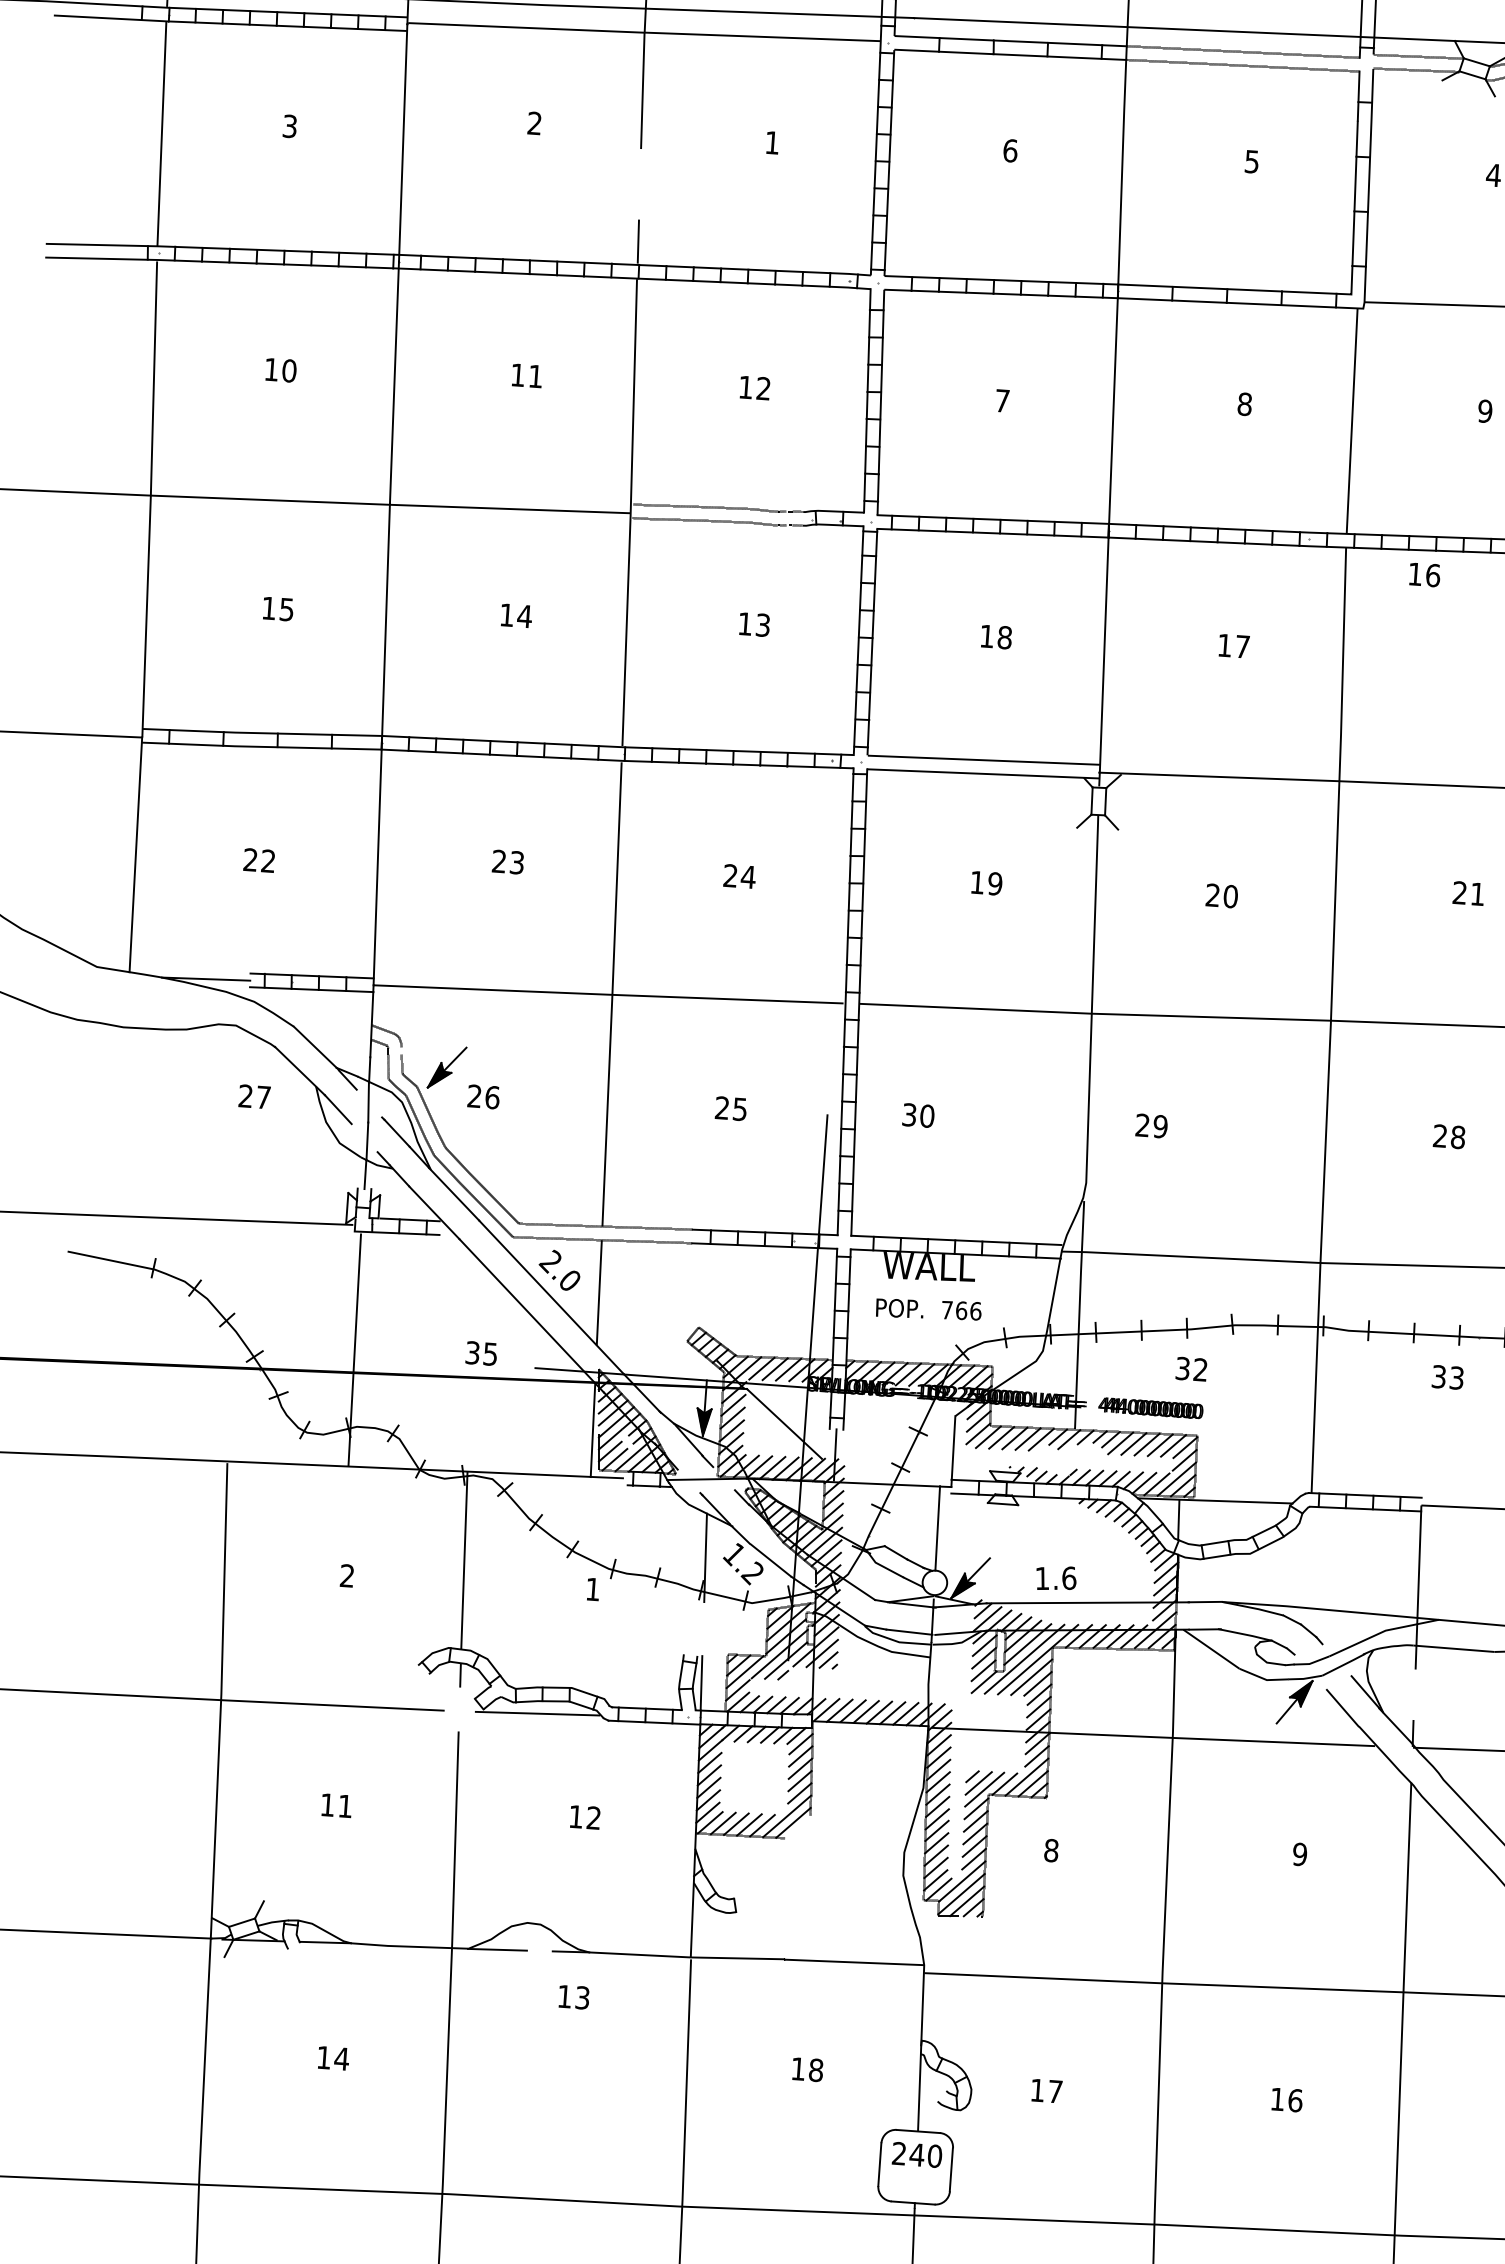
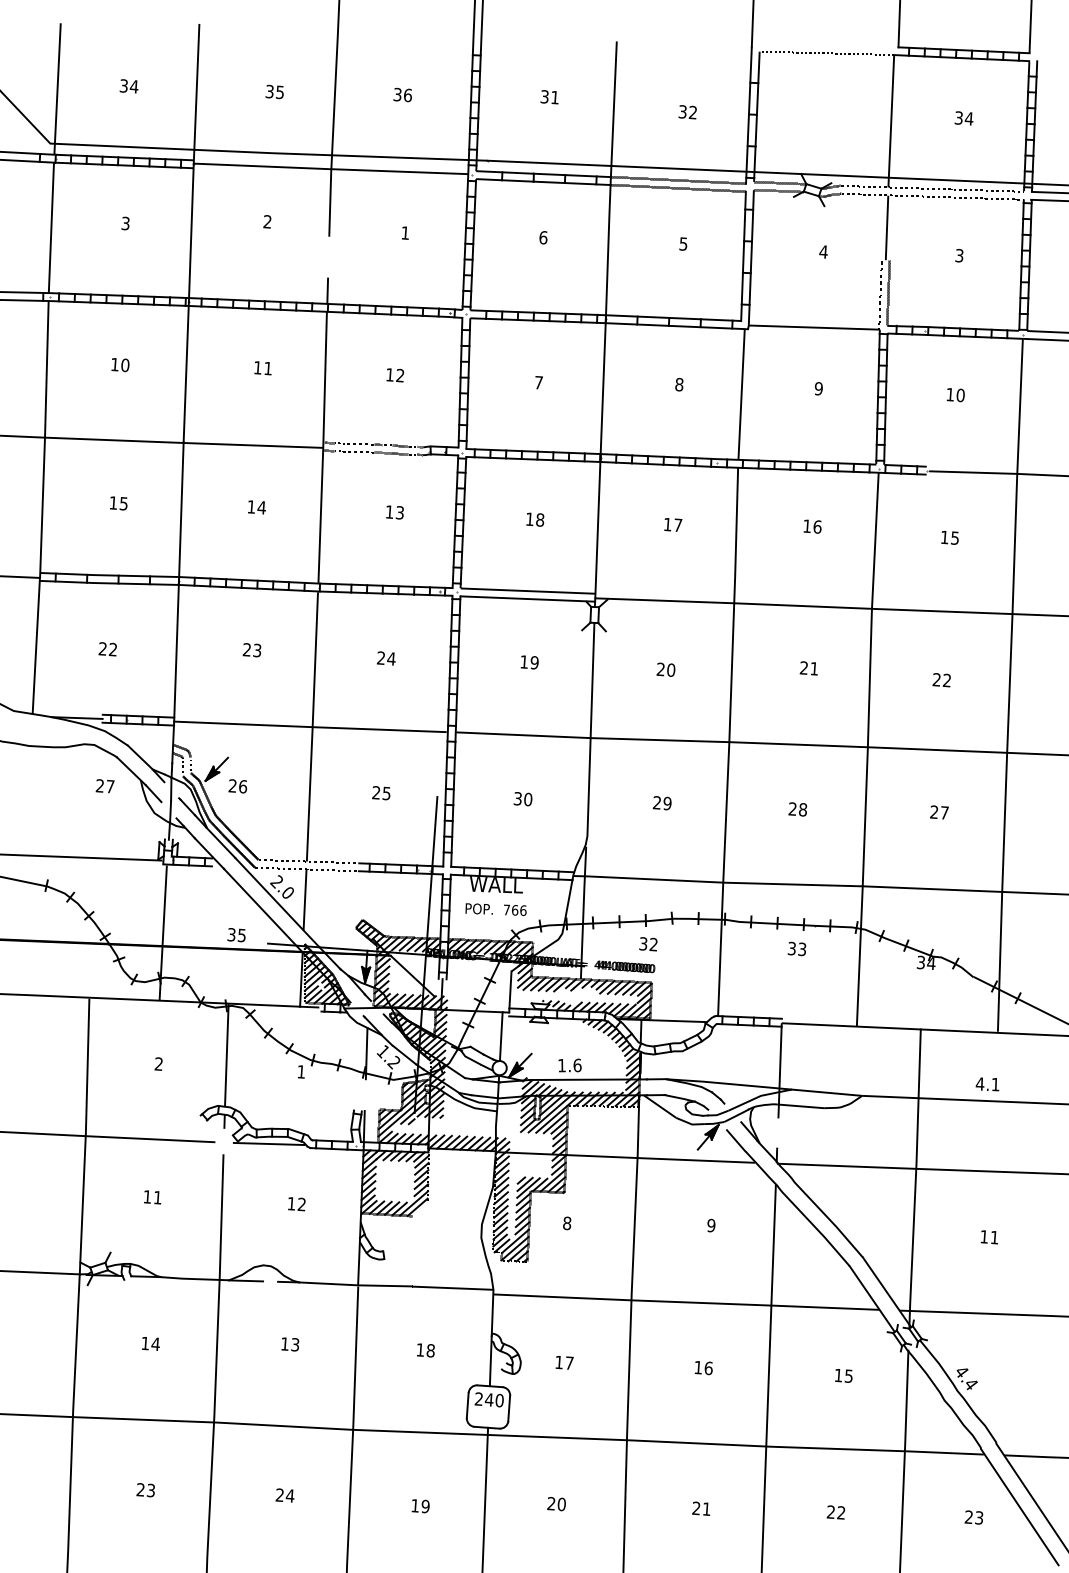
text: (1424, 574) -> (812, 526), moved
text: (917, 1116) -> (522, 799), moved
text: (1150, 1126) -> (661, 803), moved
text: (574, 1997) -> (290, 1344), moved

